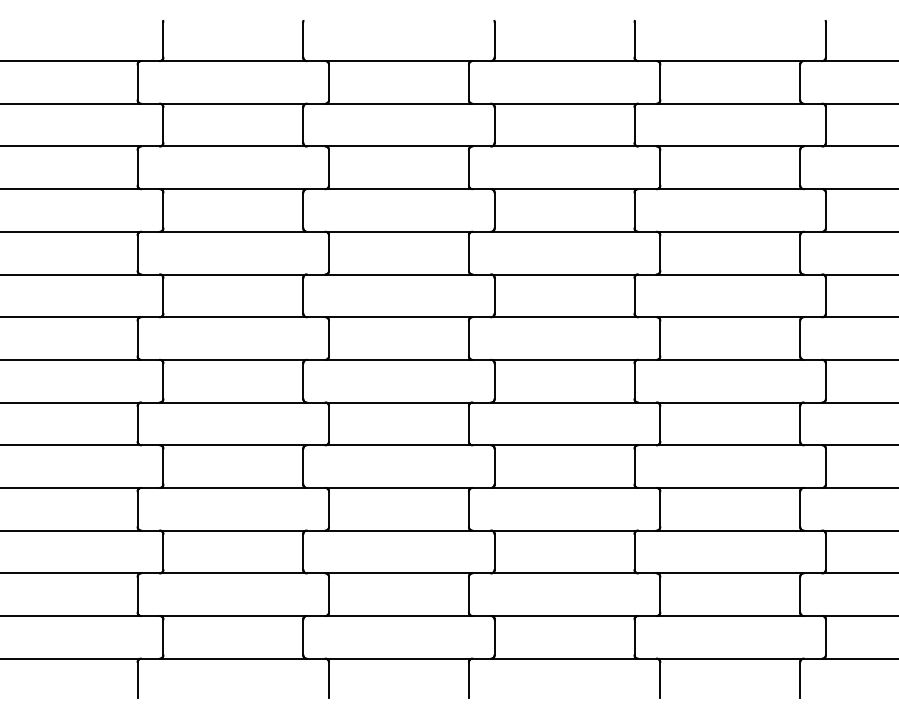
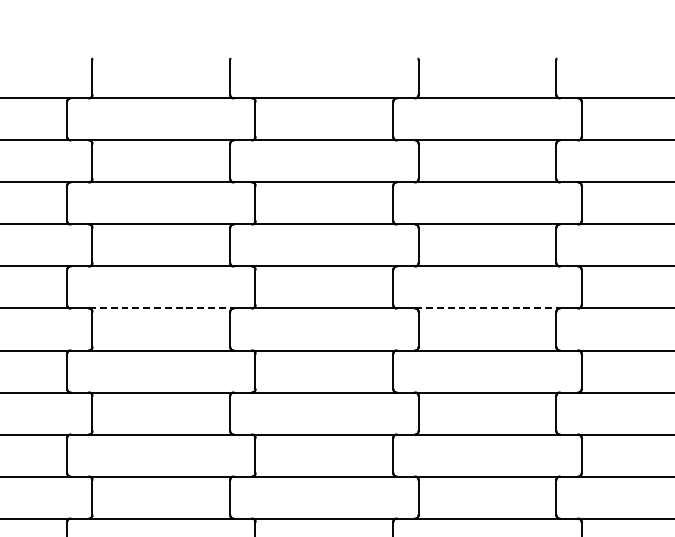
line: (233, 274) -> (161, 308), solid -> dashed
line: (565, 274) -> (488, 308), solid -> dashed

